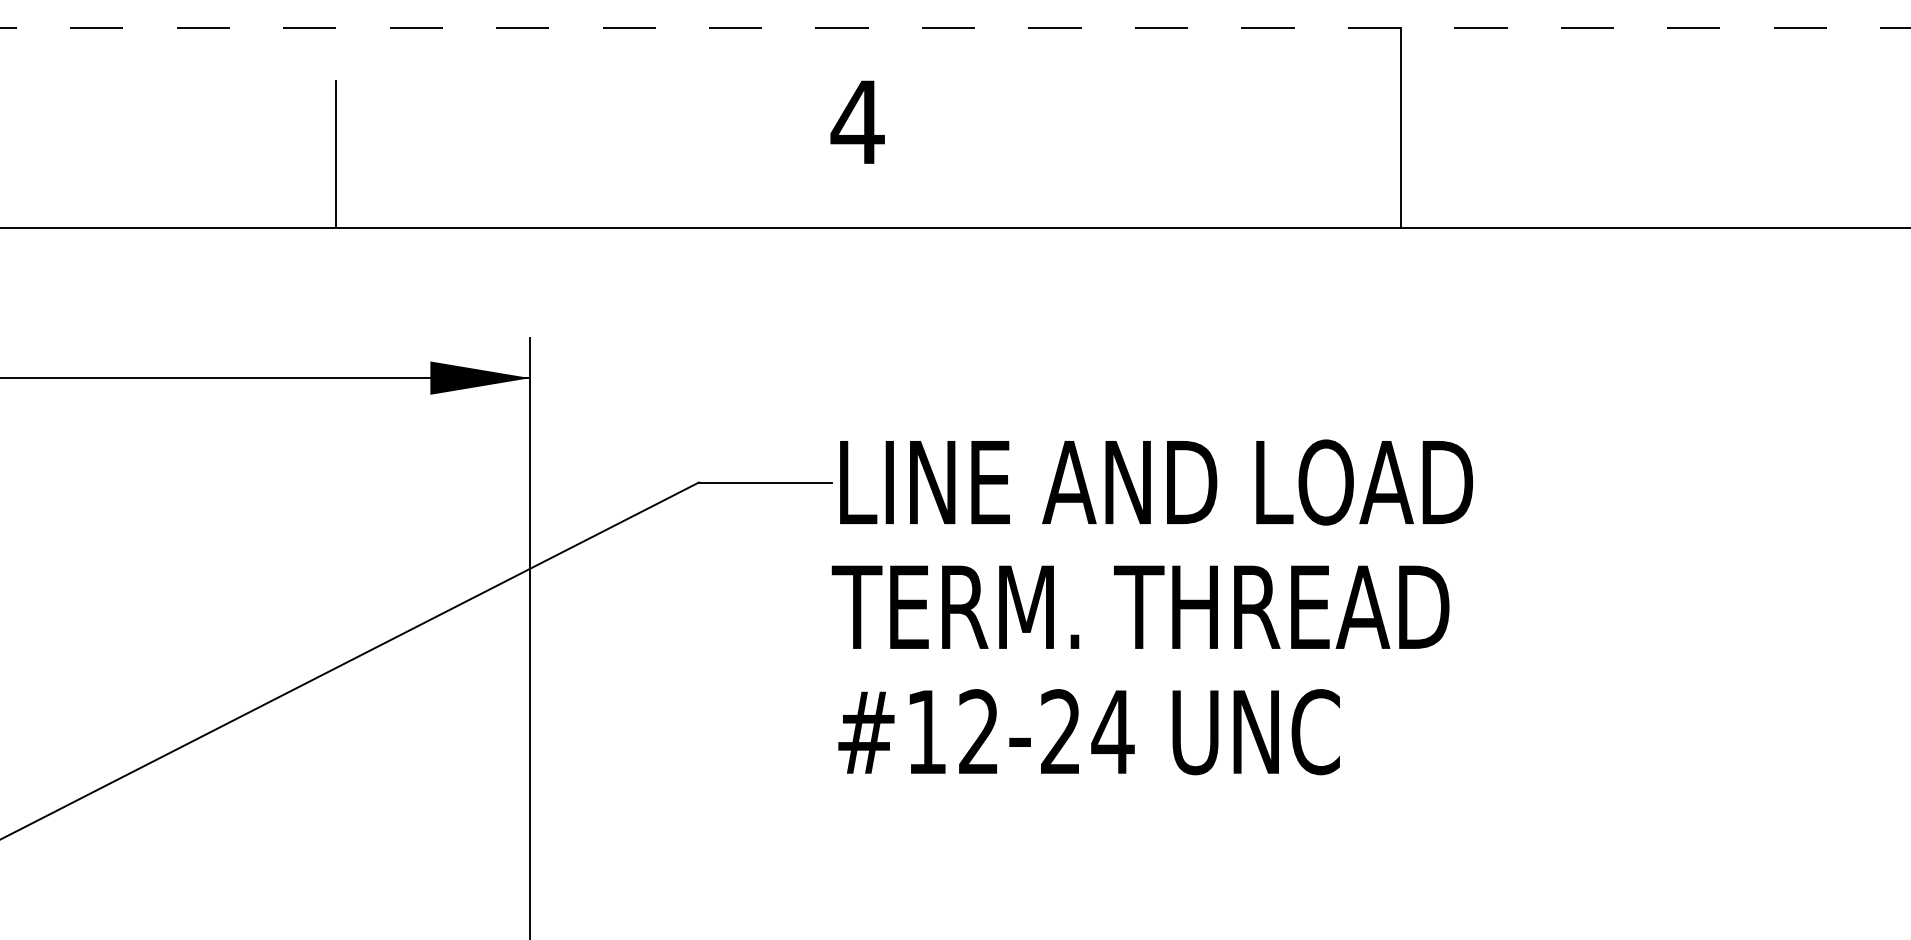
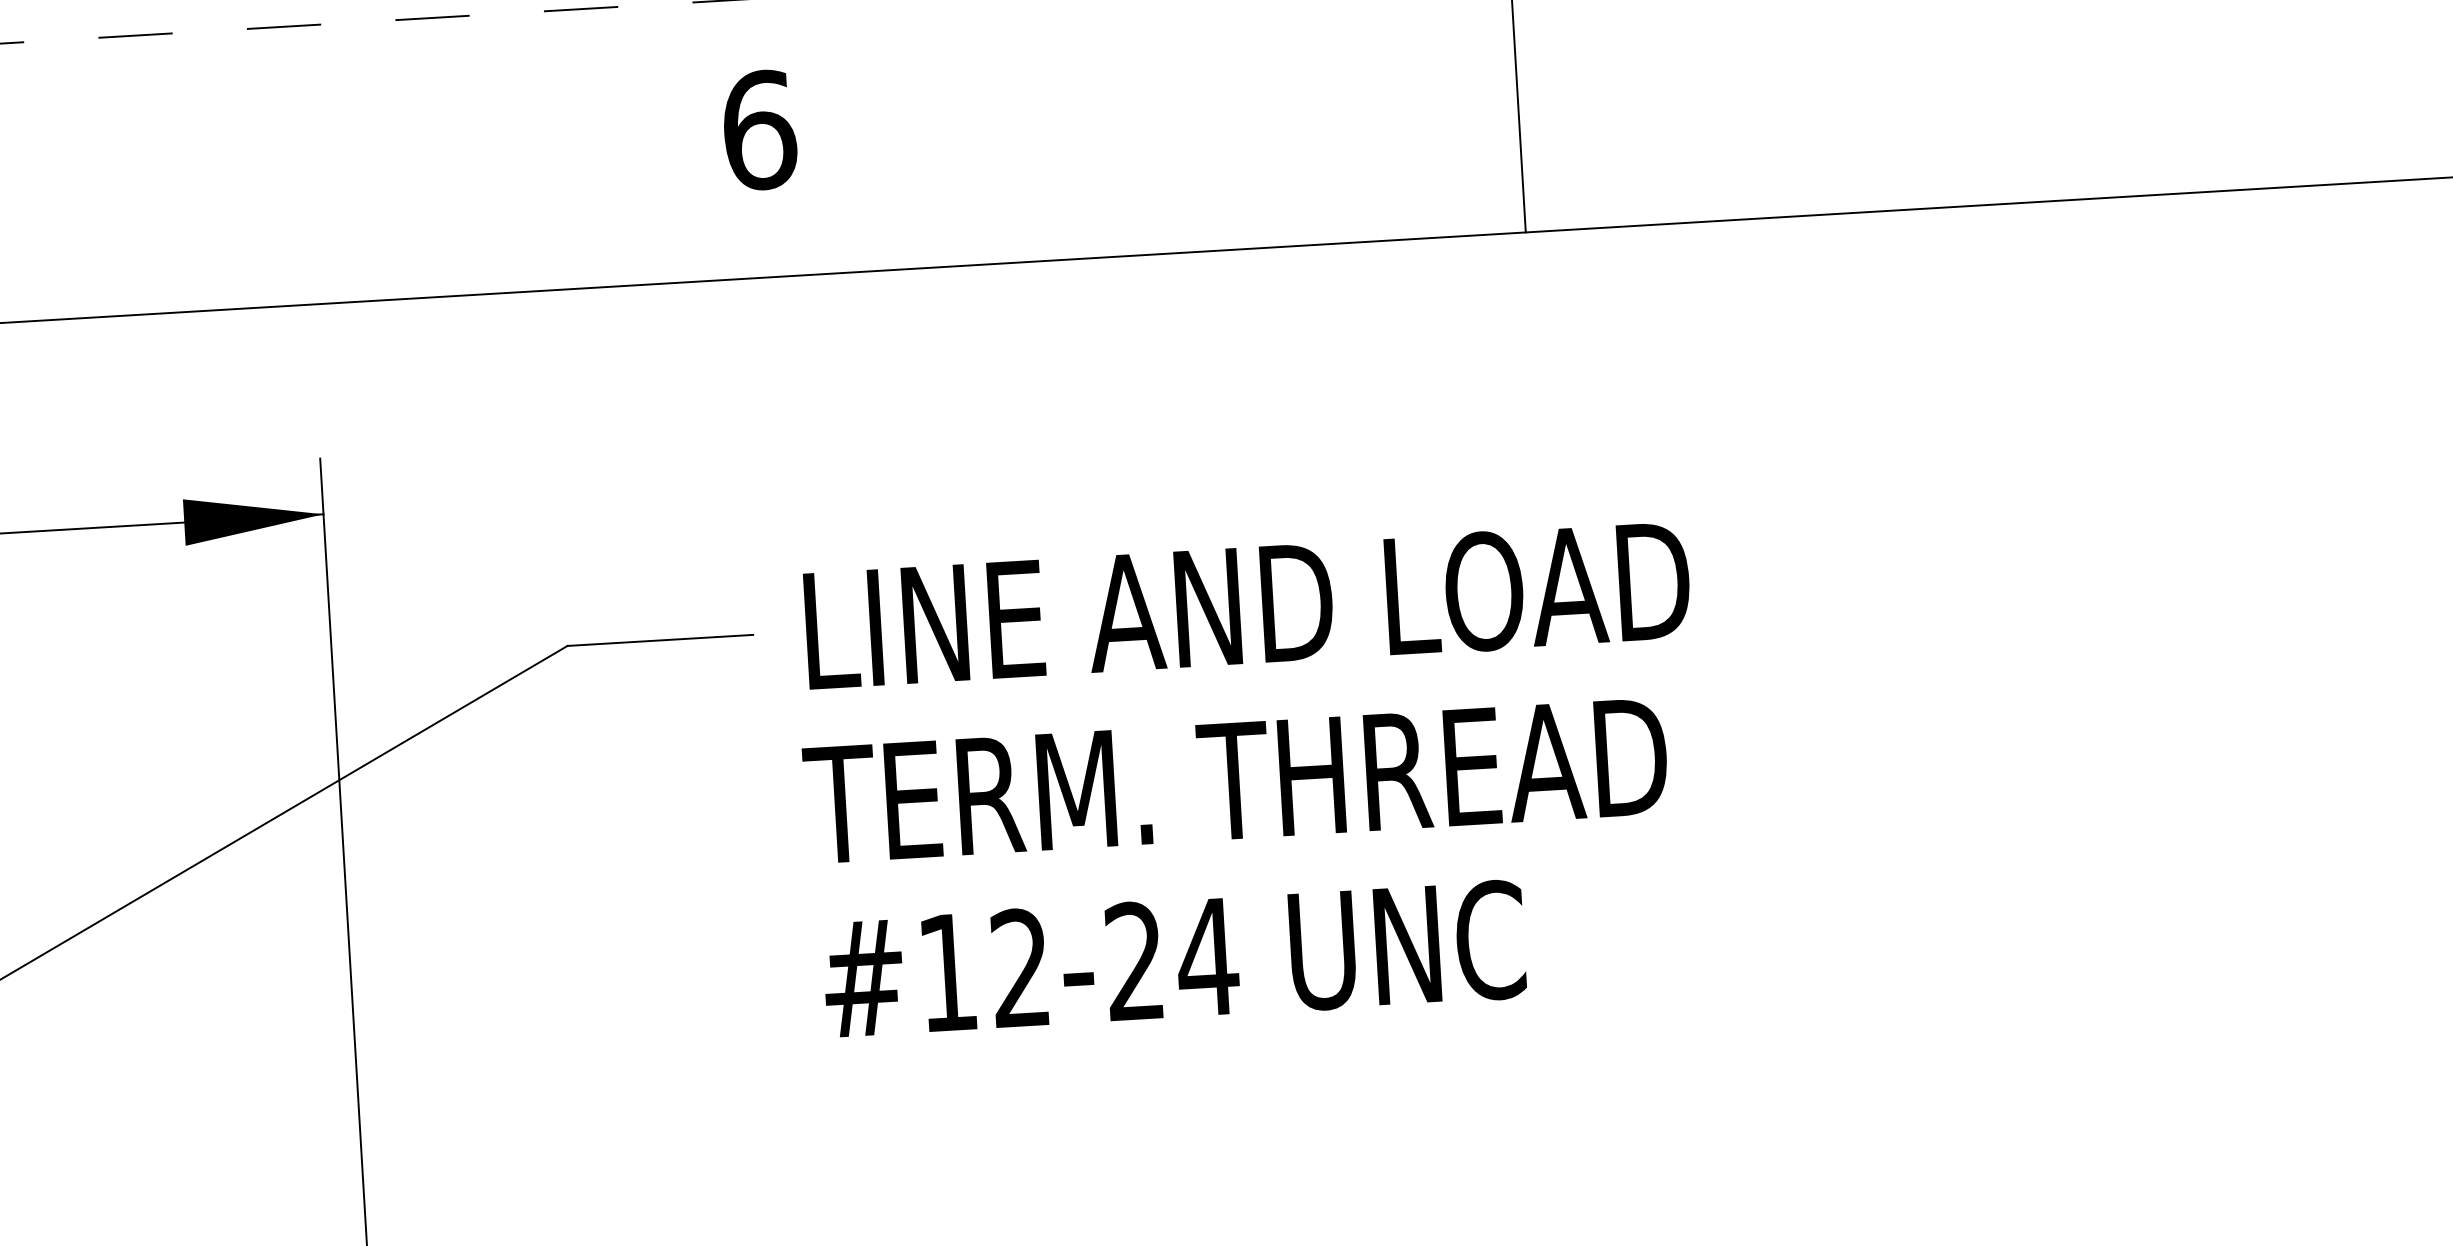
text: (857, 122) -> (758, 130), 4 -> 6
line: (336, 154) -> (34, 218), removed
text: (1152, 607) -> (1252, 780), moved

